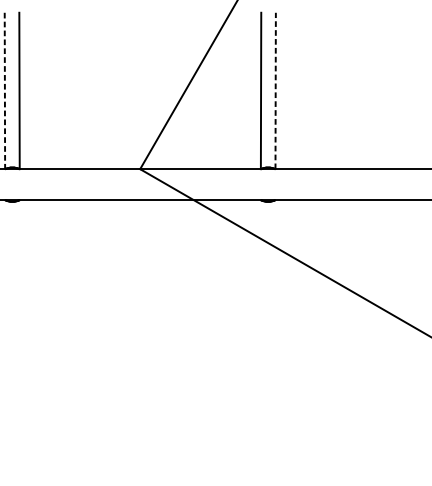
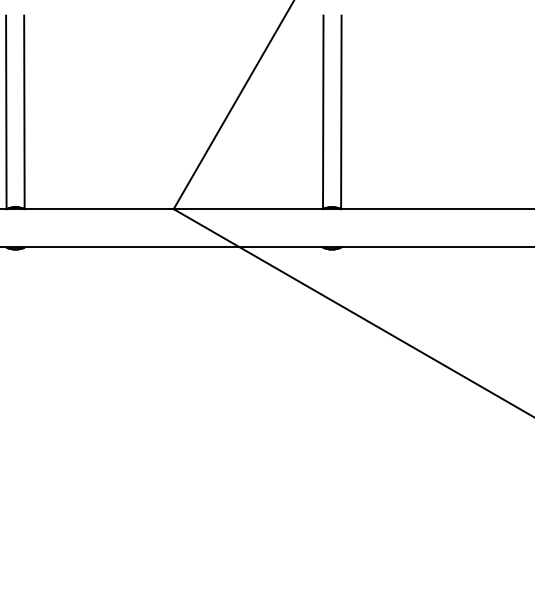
line: (5, 91) -> (6, 112), dashed -> solid
line: (275, 91) -> (341, 112), dashed -> solid

